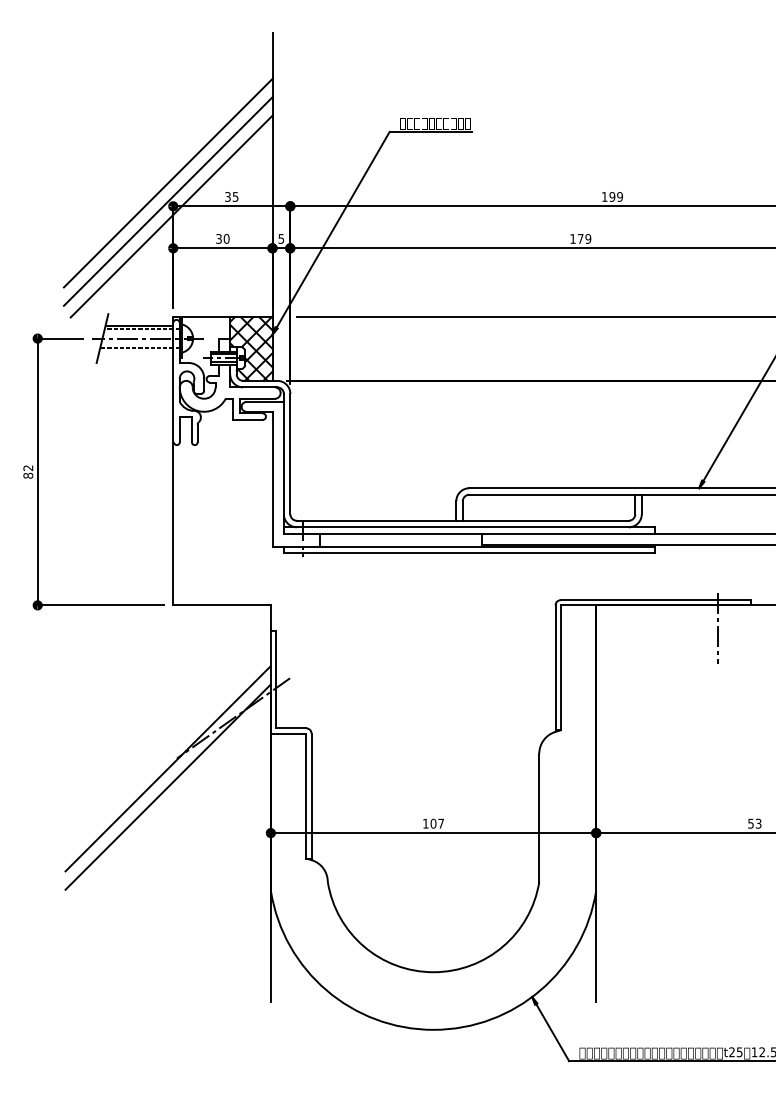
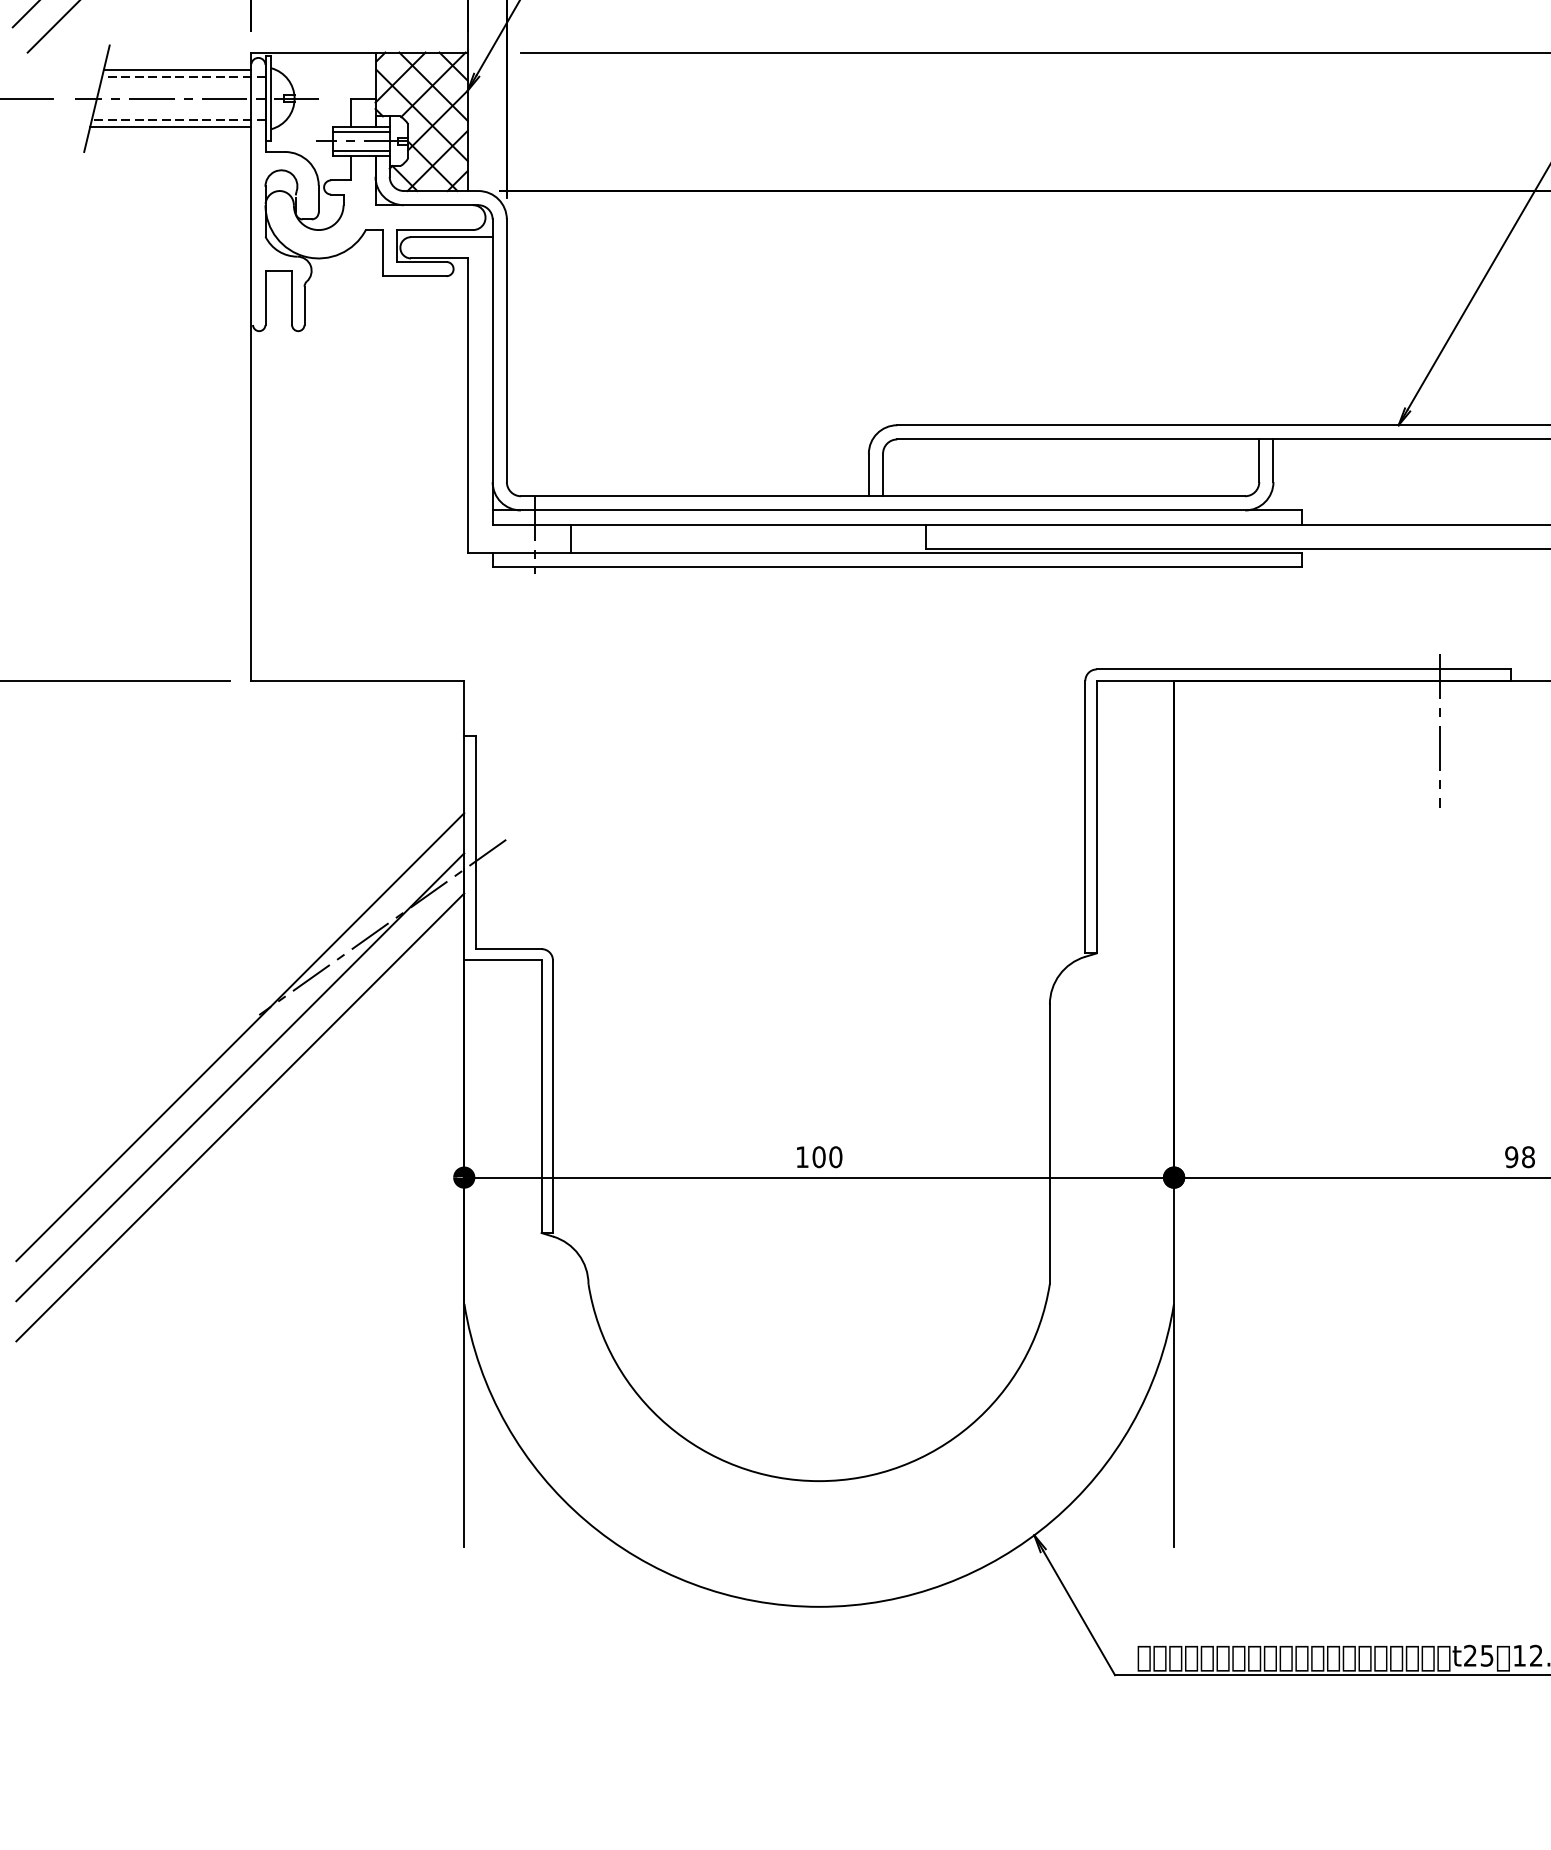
line: (136, 351) -> (171, 126), added
line: (167, 805) -> (238, 1117), added
text: (441, 823) -> (836, 1156), 107 -> 100
text: (754, 823) -> (1519, 1156), 53 -> 98

